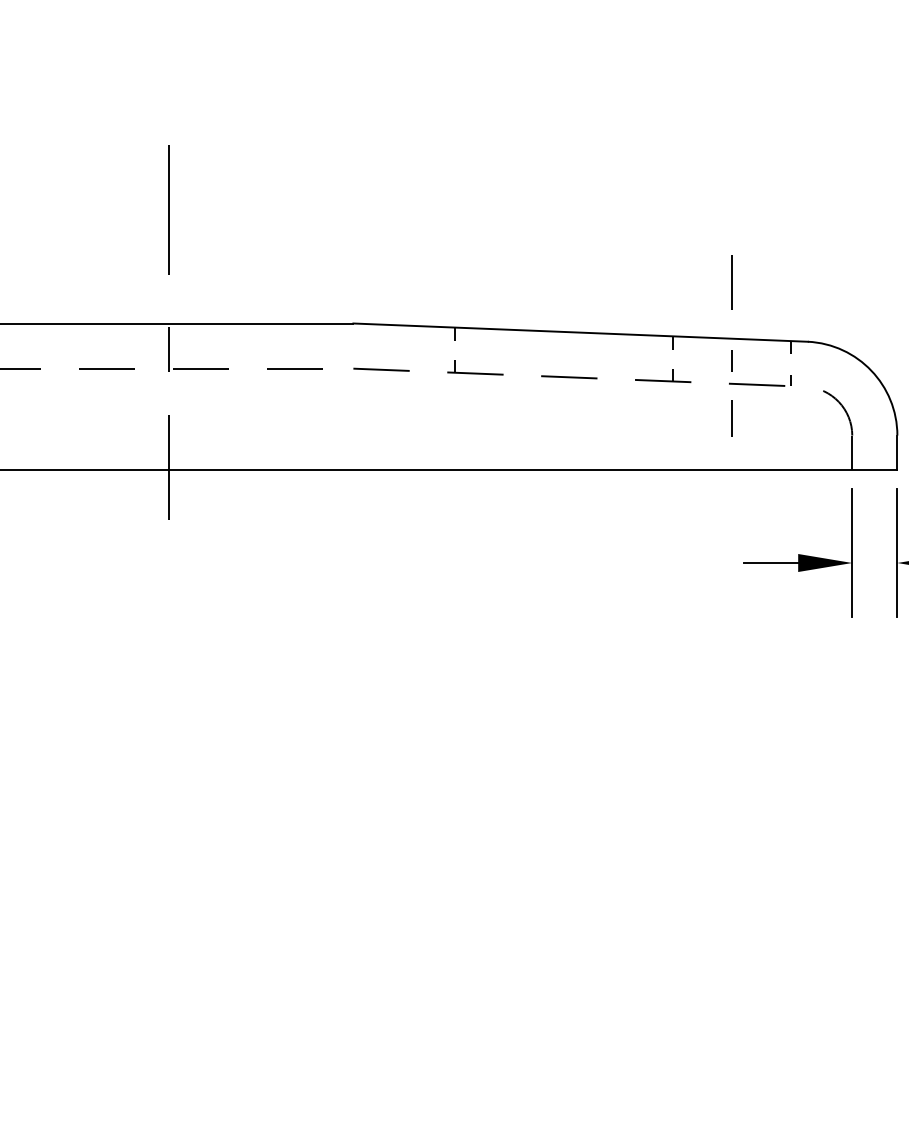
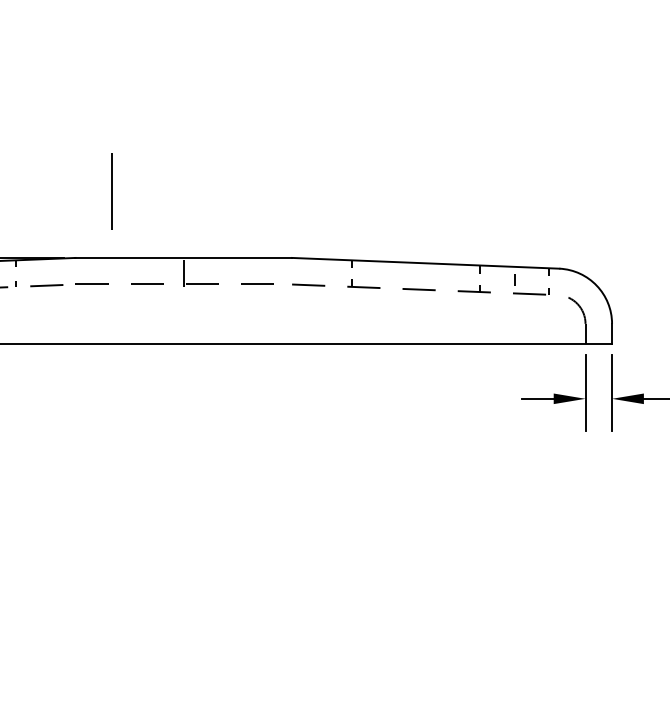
line: (168, 210) -> (111, 191), moved
line: (731, 281) -> (514, 233), removed
line: (731, 417) -> (514, 313), removed
line: (168, 467) -> (183, 342), removed

